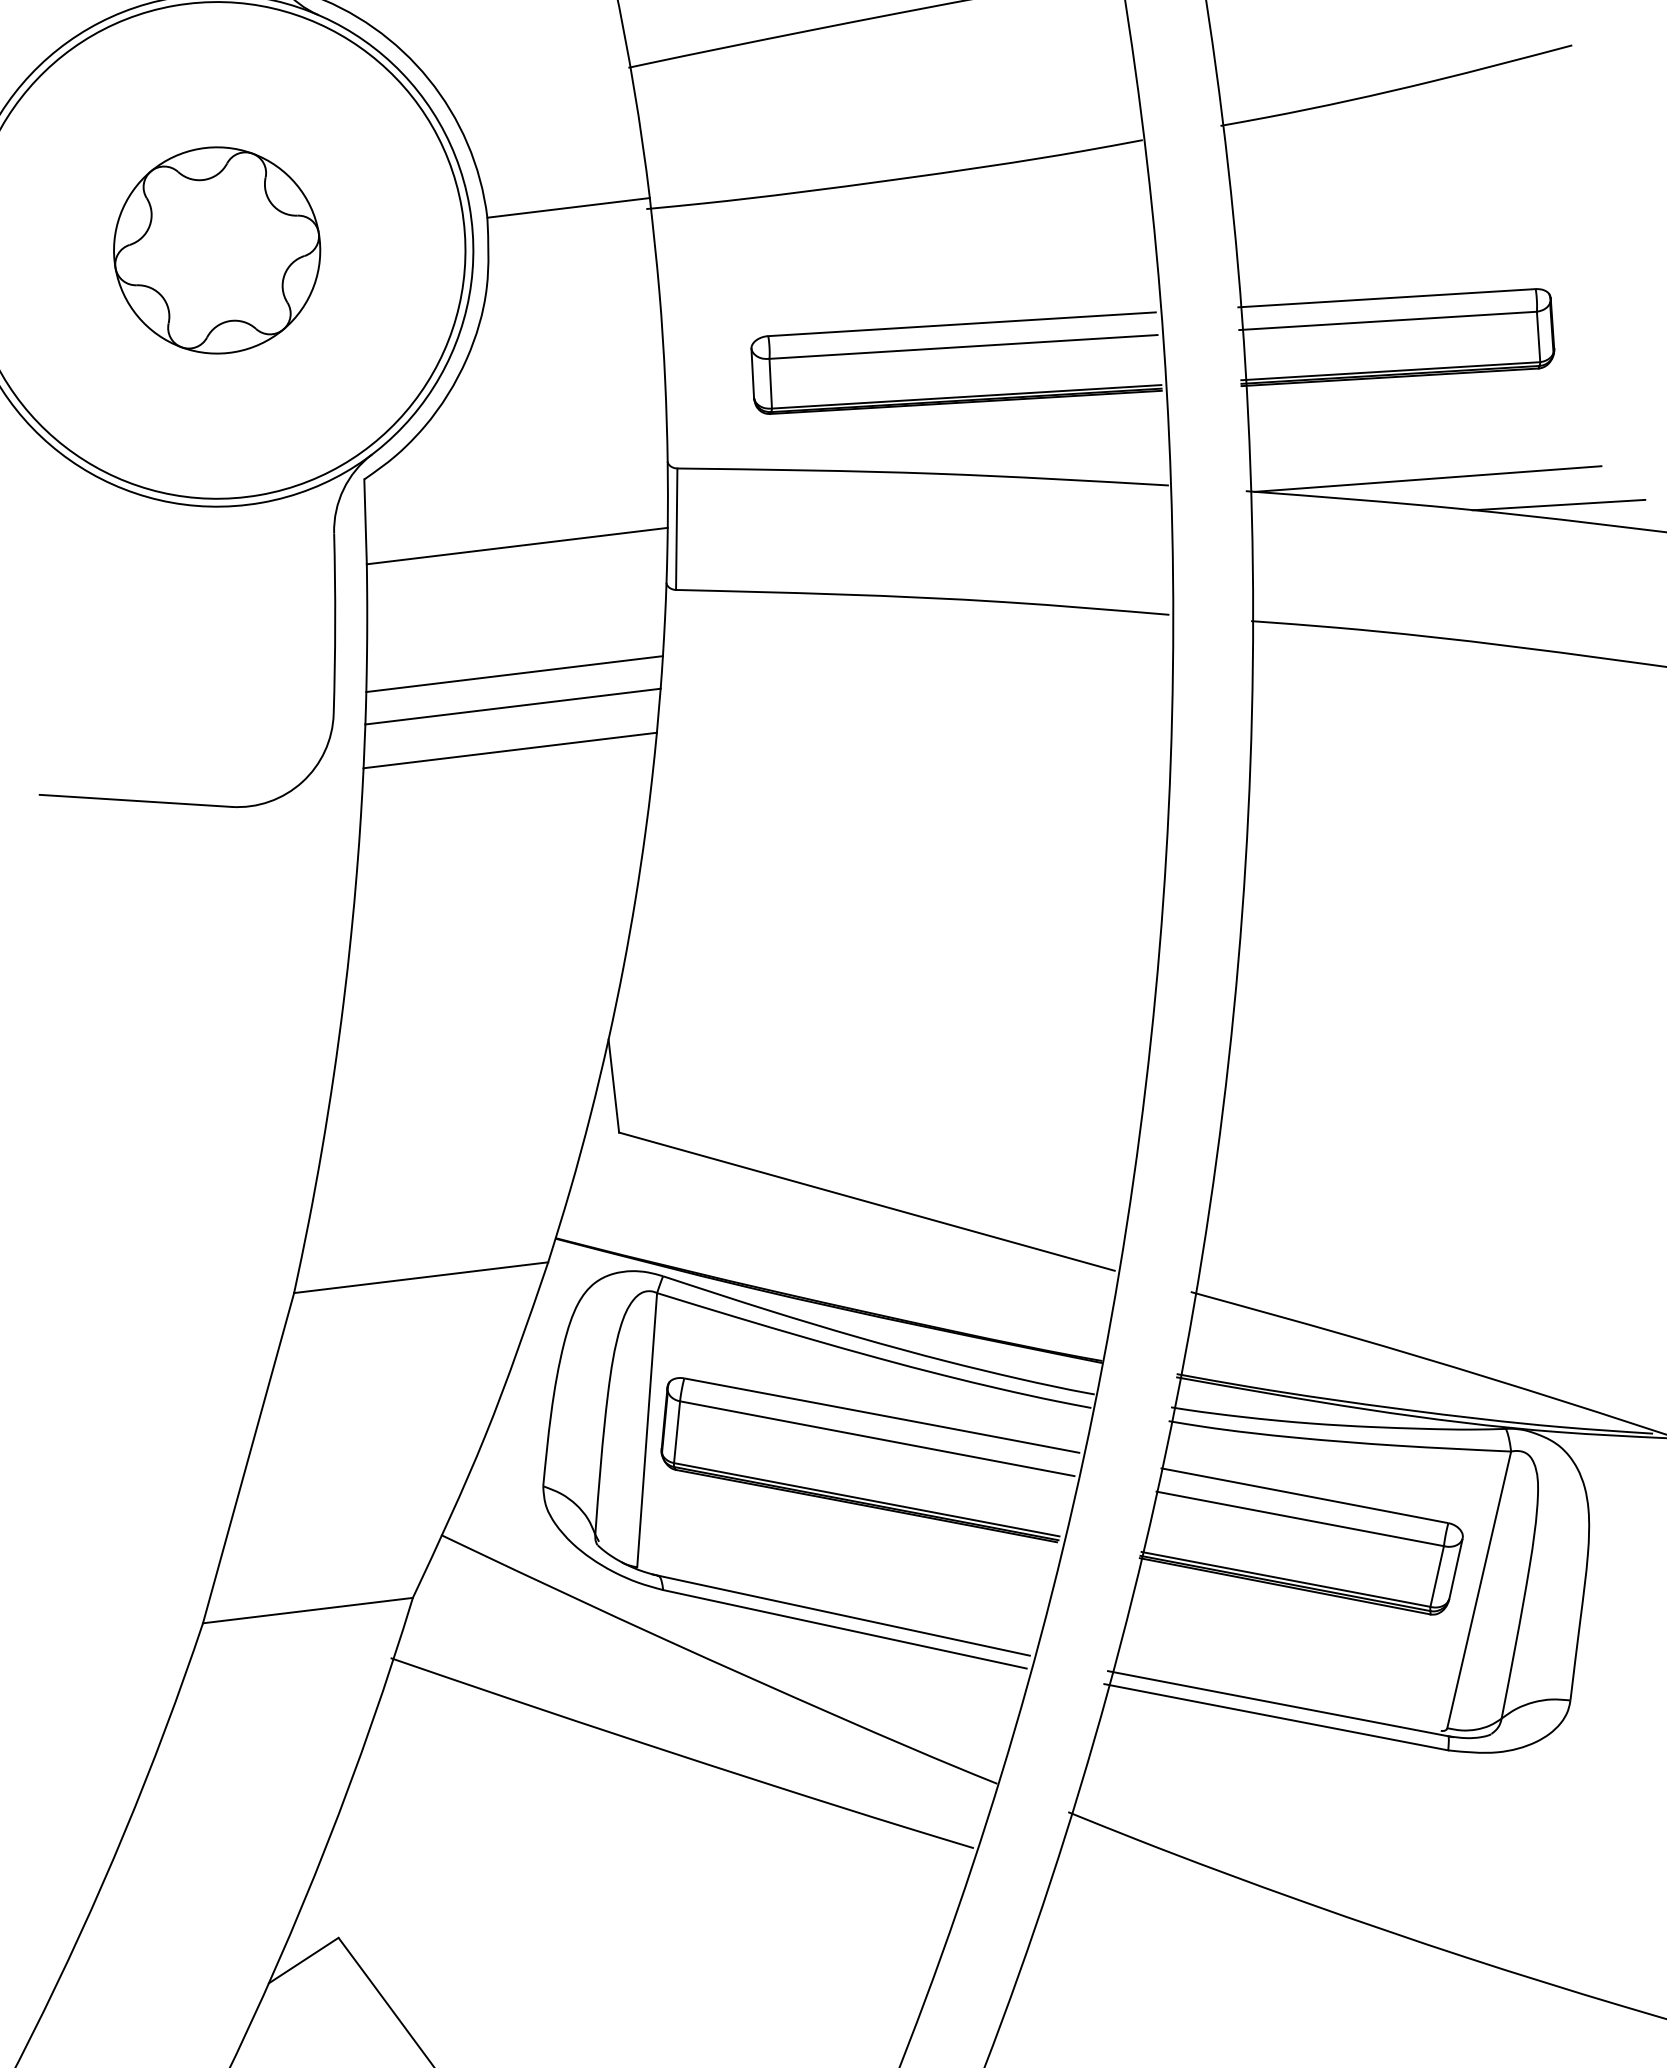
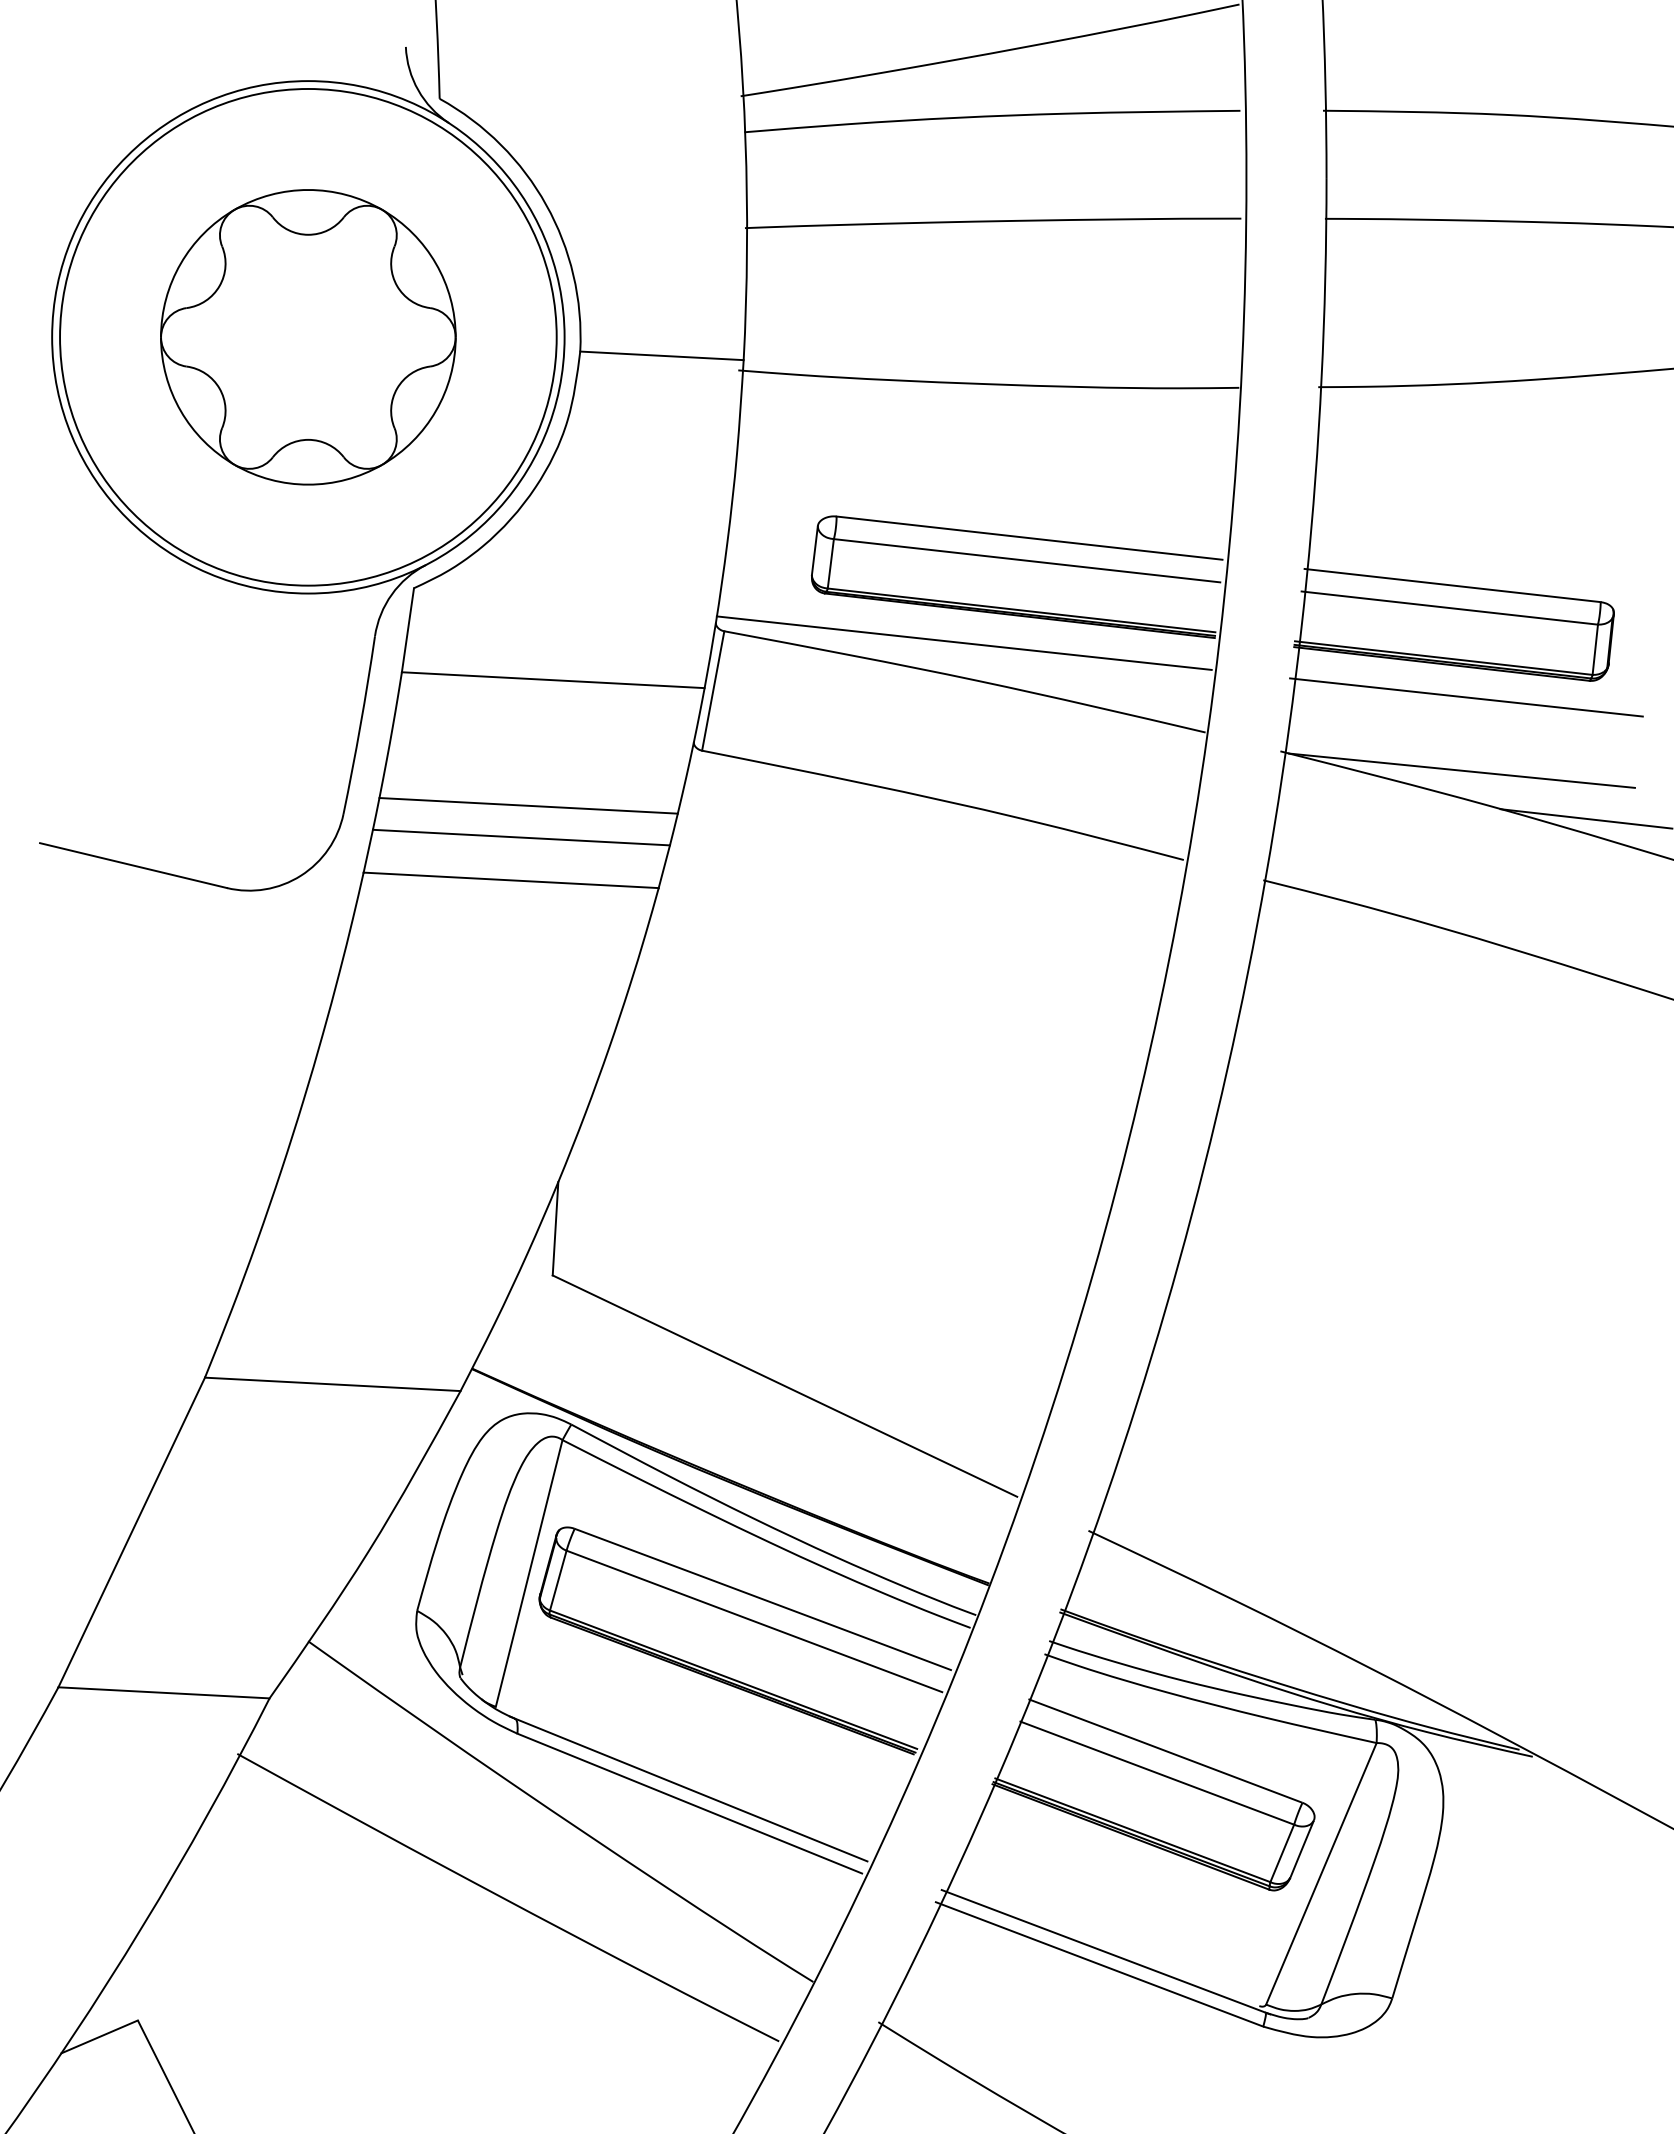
part: (217, 250) -> (308, 337), size x1.43
line: (1419, 406) -> (1466, 697), added
line: (914, 438) -> (963, 642), added

